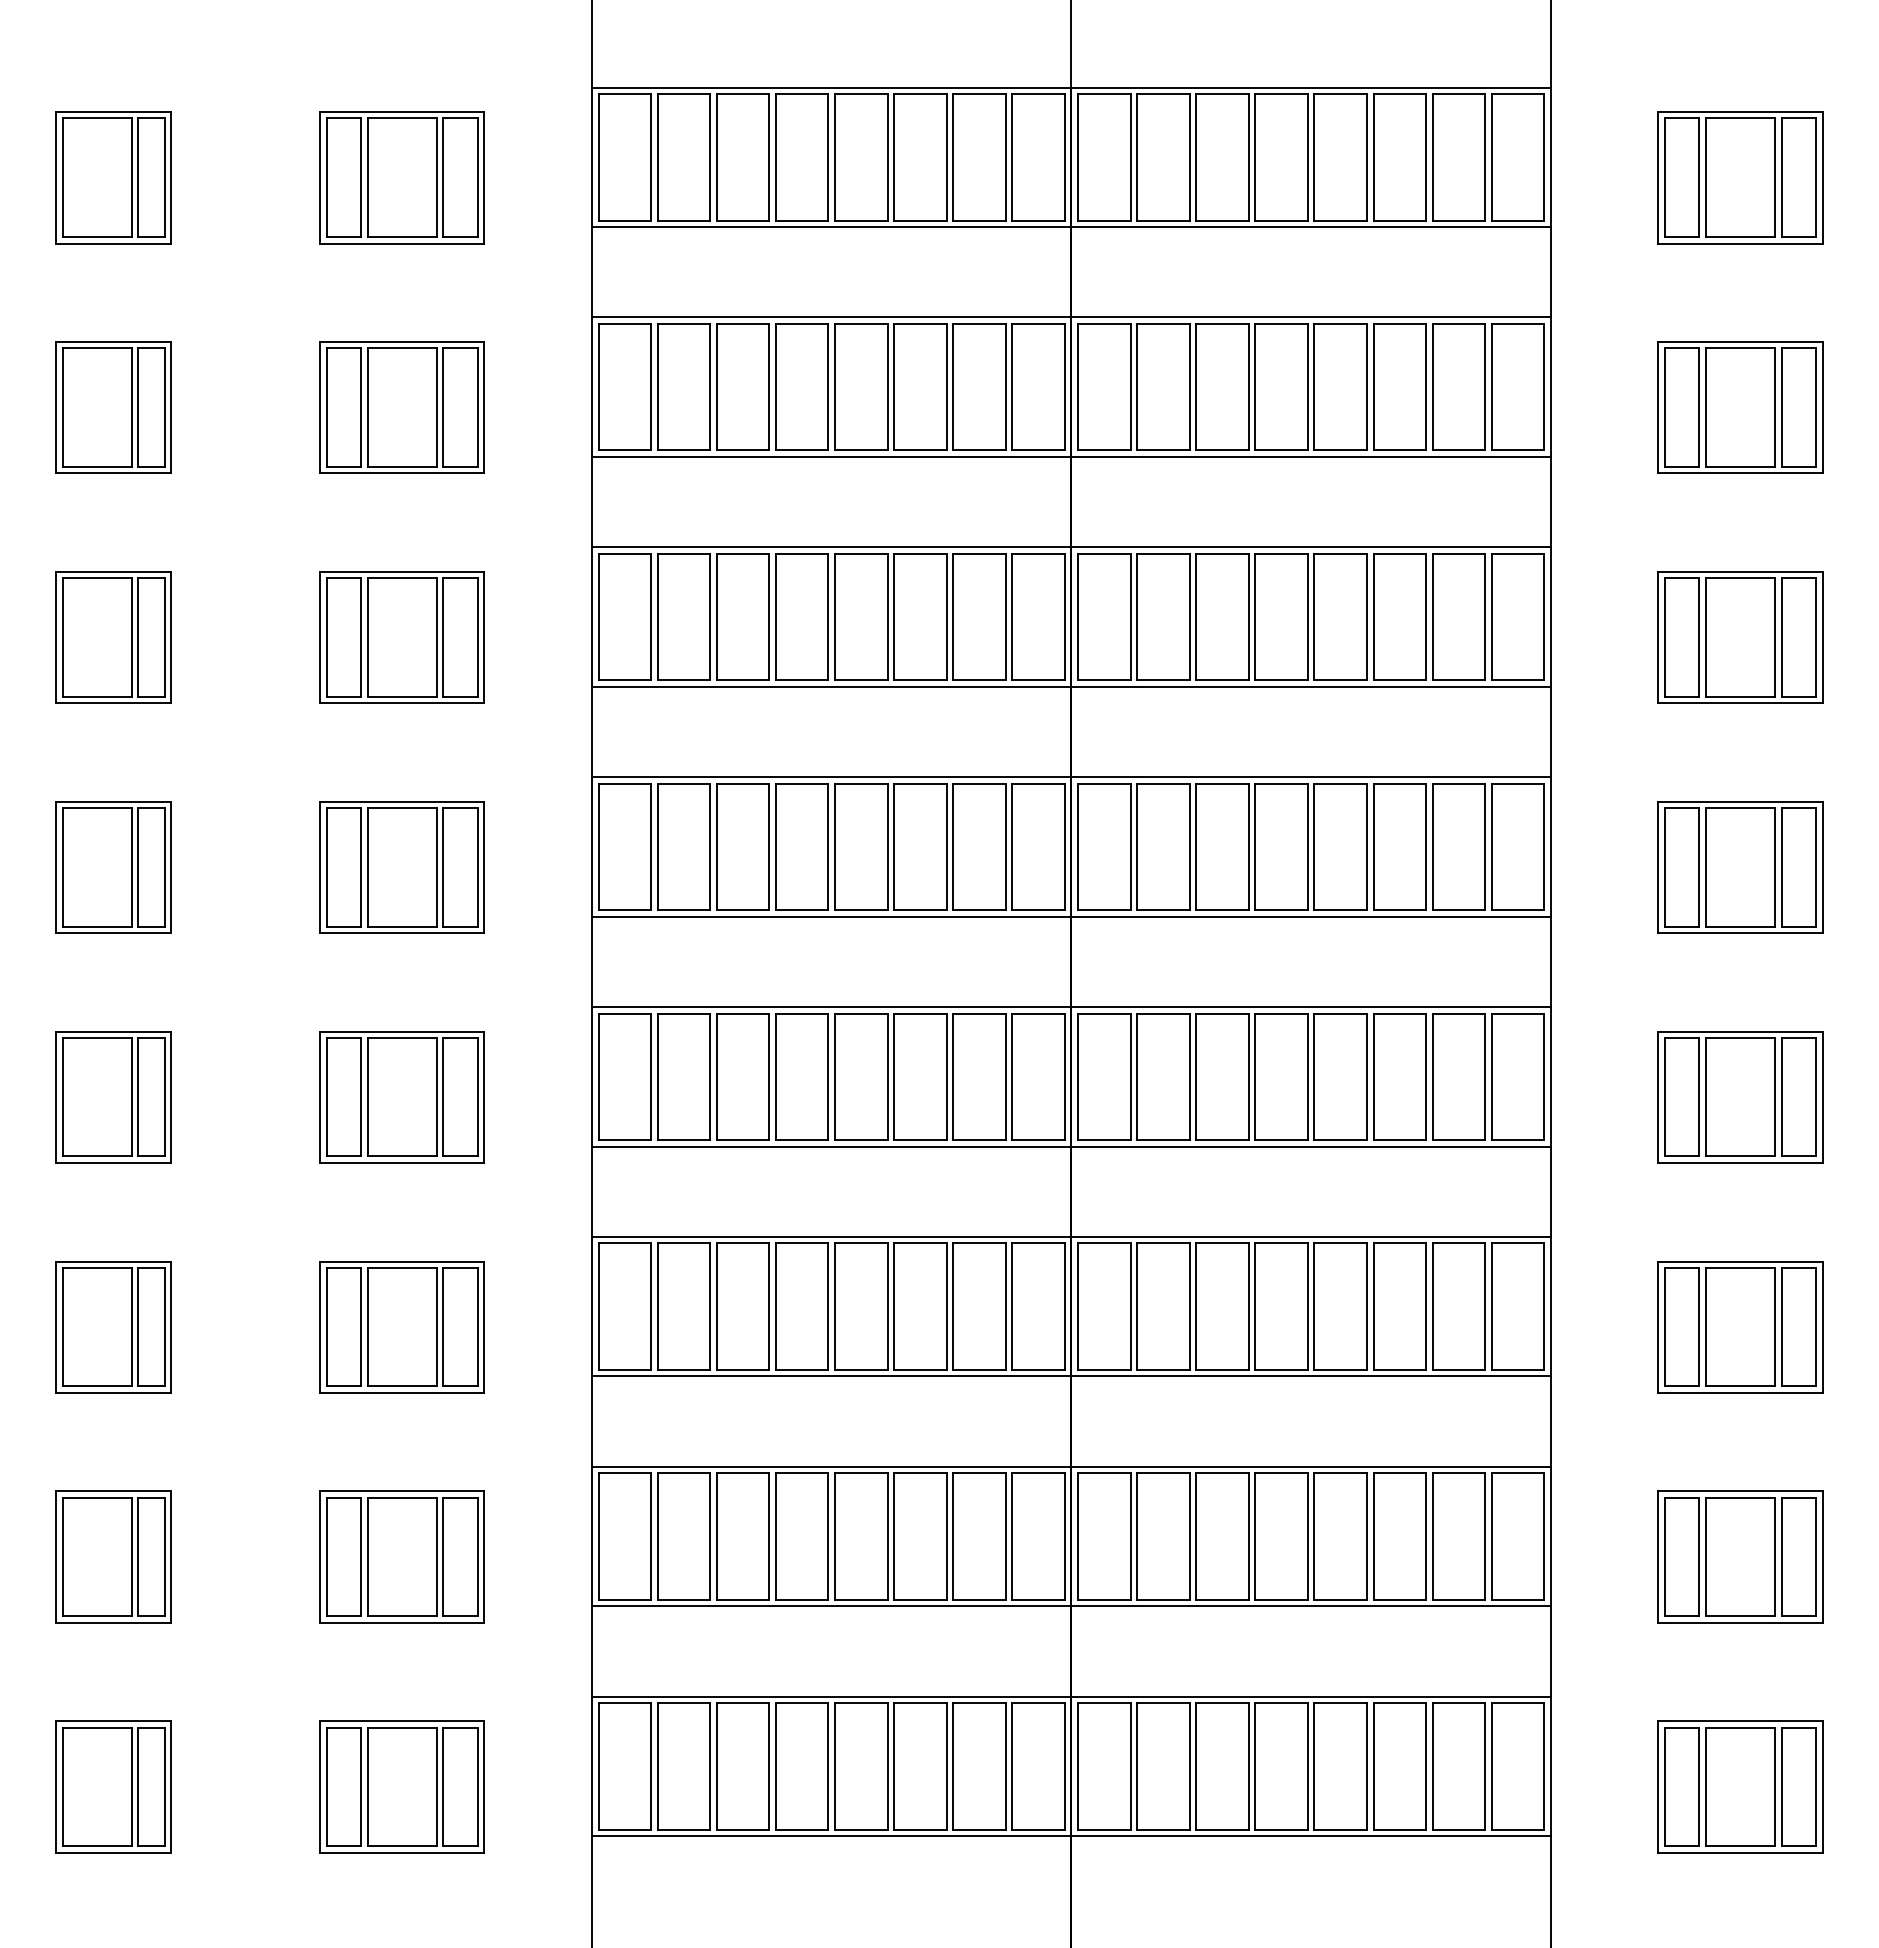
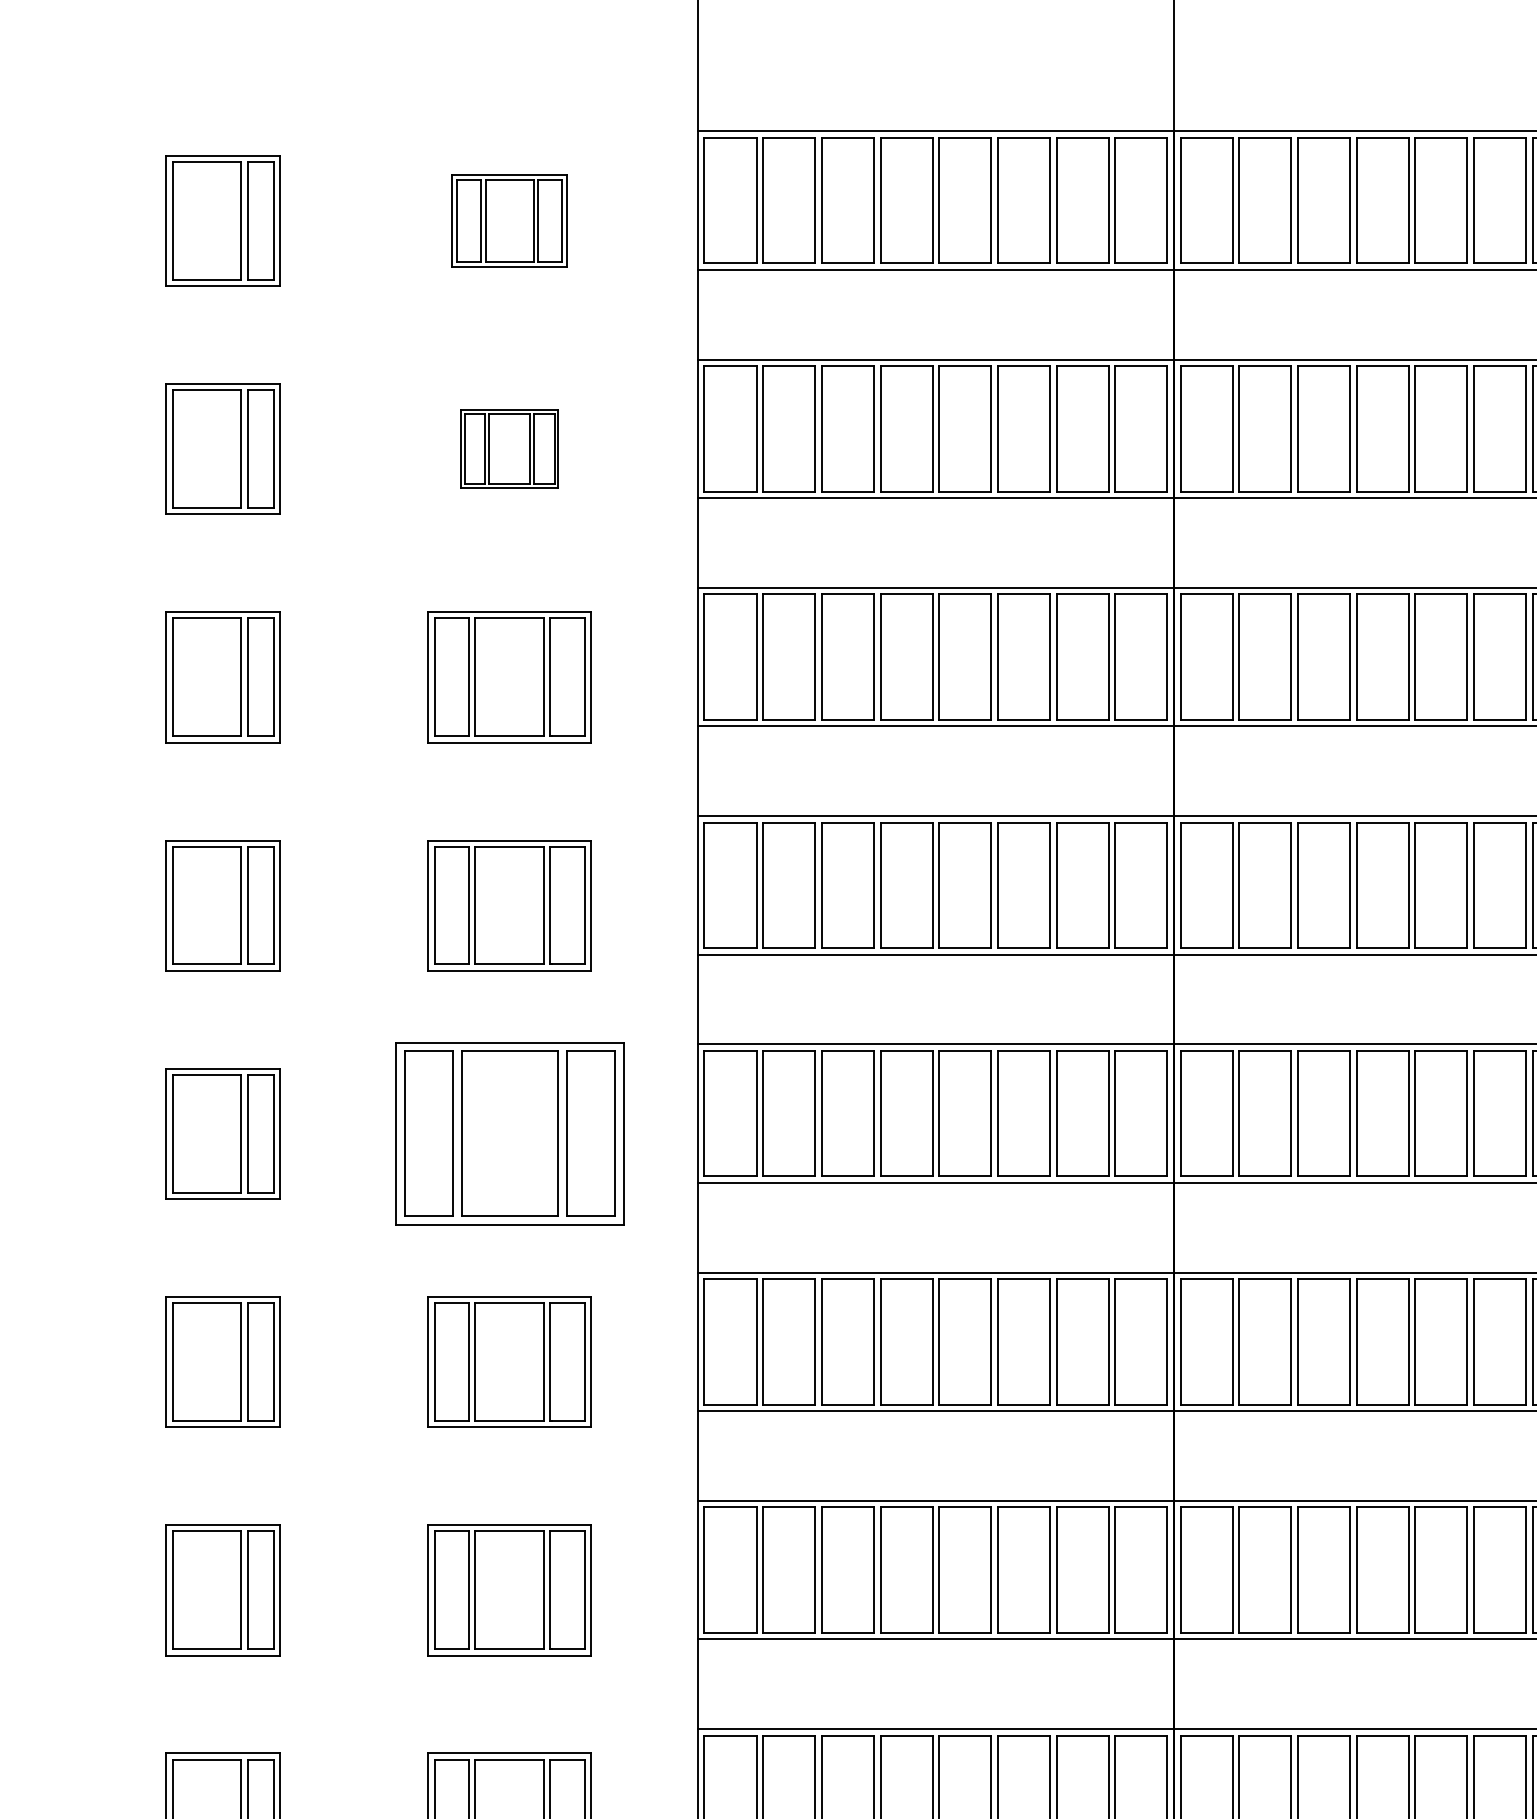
part: (401, 177) -> (508, 220), size x0.7
part: (401, 407) -> (508, 449), size x0.6
part: (401, 1097) -> (508, 1134), size x1.4

